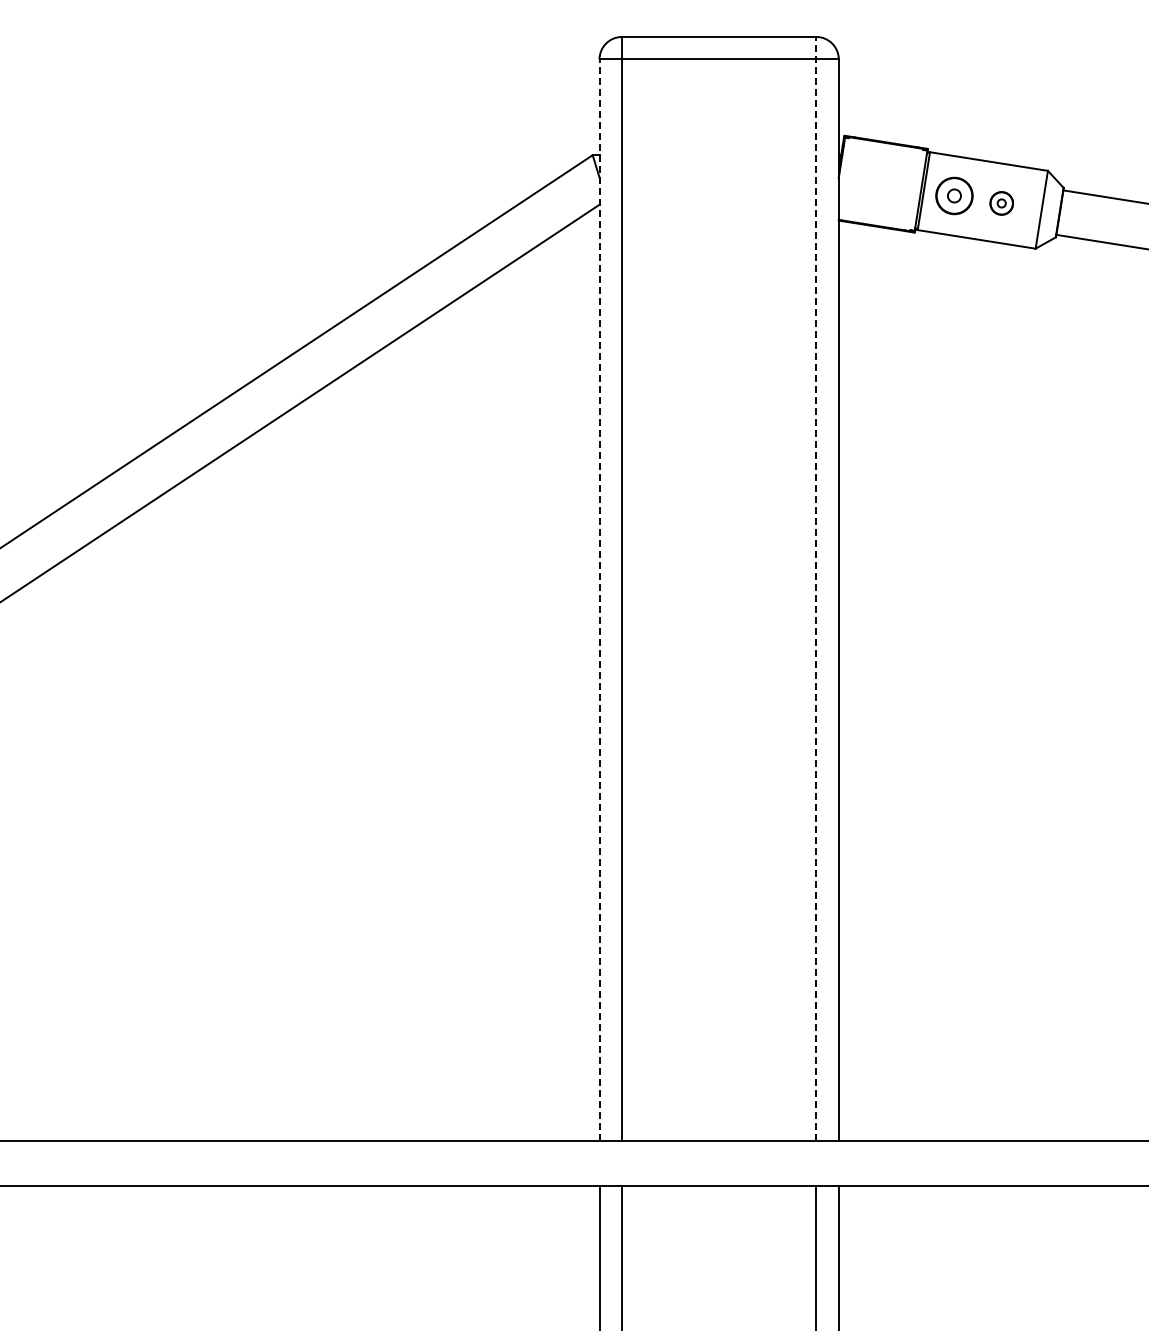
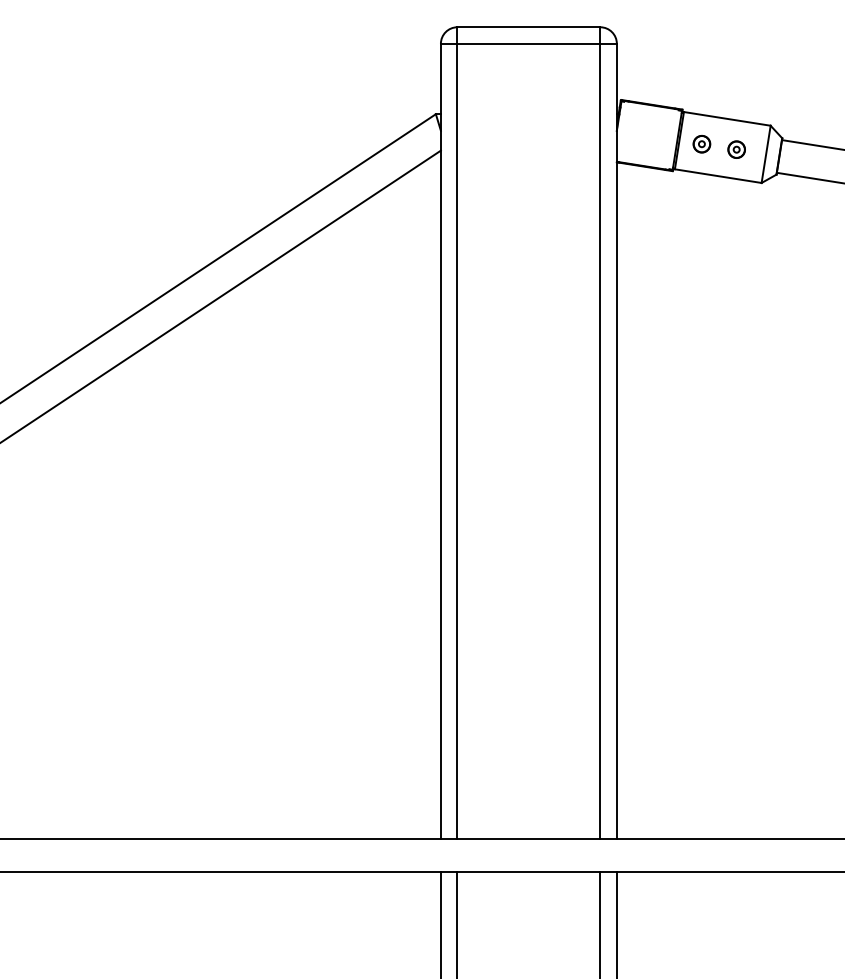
part: (954, 195) -> (701, 143), size x0.62
line: (816, 588) -> (600, 432), dashed -> solid
line: (599, 600) -> (440, 441), dashed -> solid

